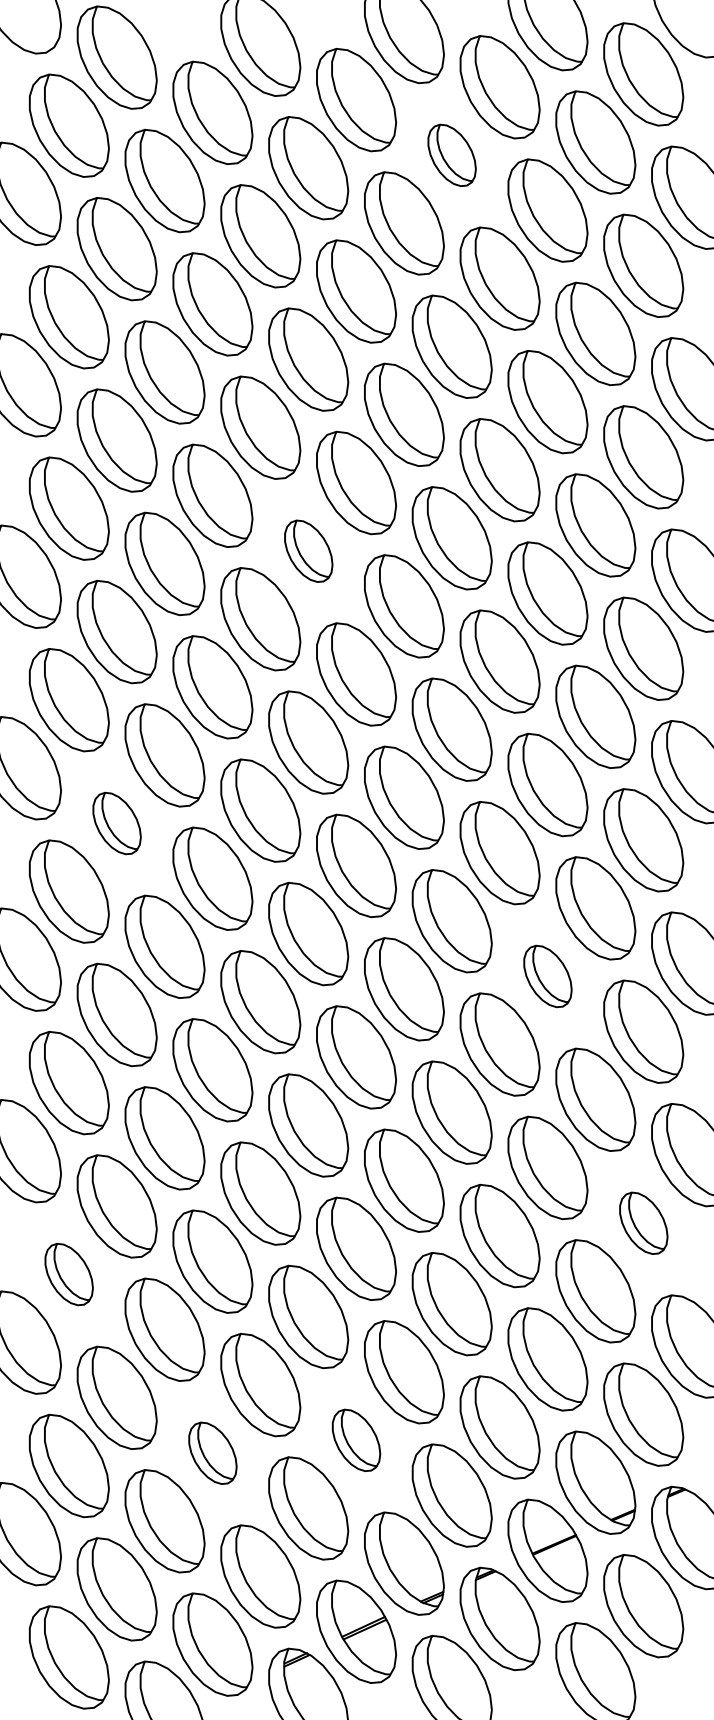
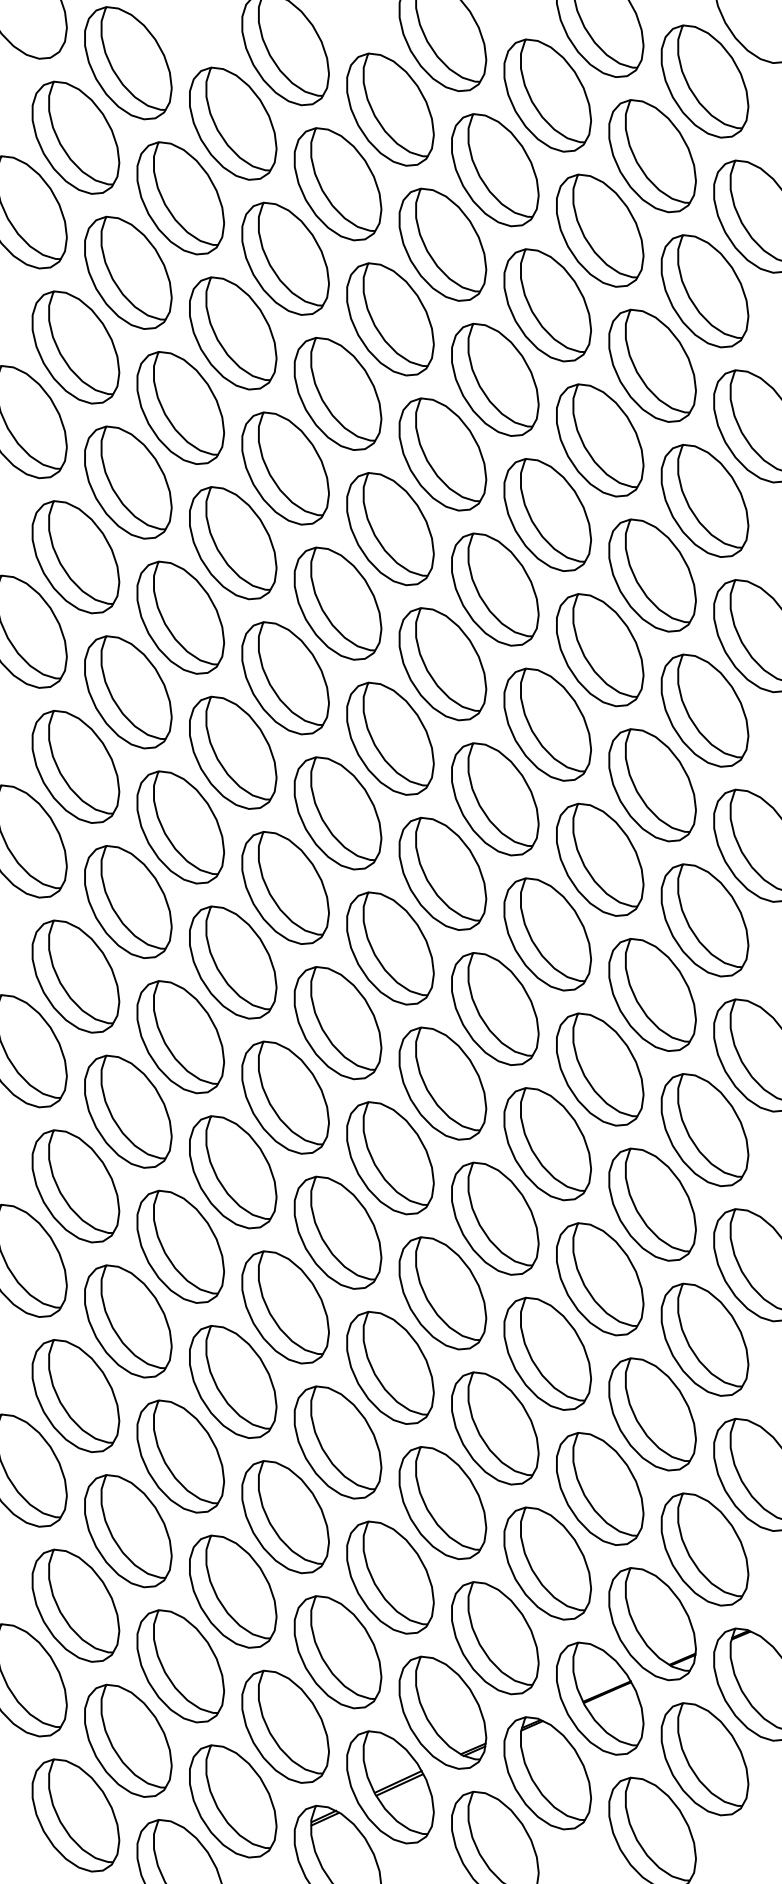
part: (451, 155) -> (494, 170), size x1.67
part: (308, 551) -> (337, 604), size x1.67
part: (116, 823) -> (127, 902), size x1.67
part: (547, 976) -> (599, 1069), size x1.67
part: (643, 1223) -> (704, 1340), size x1.67
part: (68, 1274) -> (75, 1396), size x1.67
part: (356, 1440) -> (390, 1577), size x1.67
part: (212, 1453) -> (232, 1592), size x1.67

